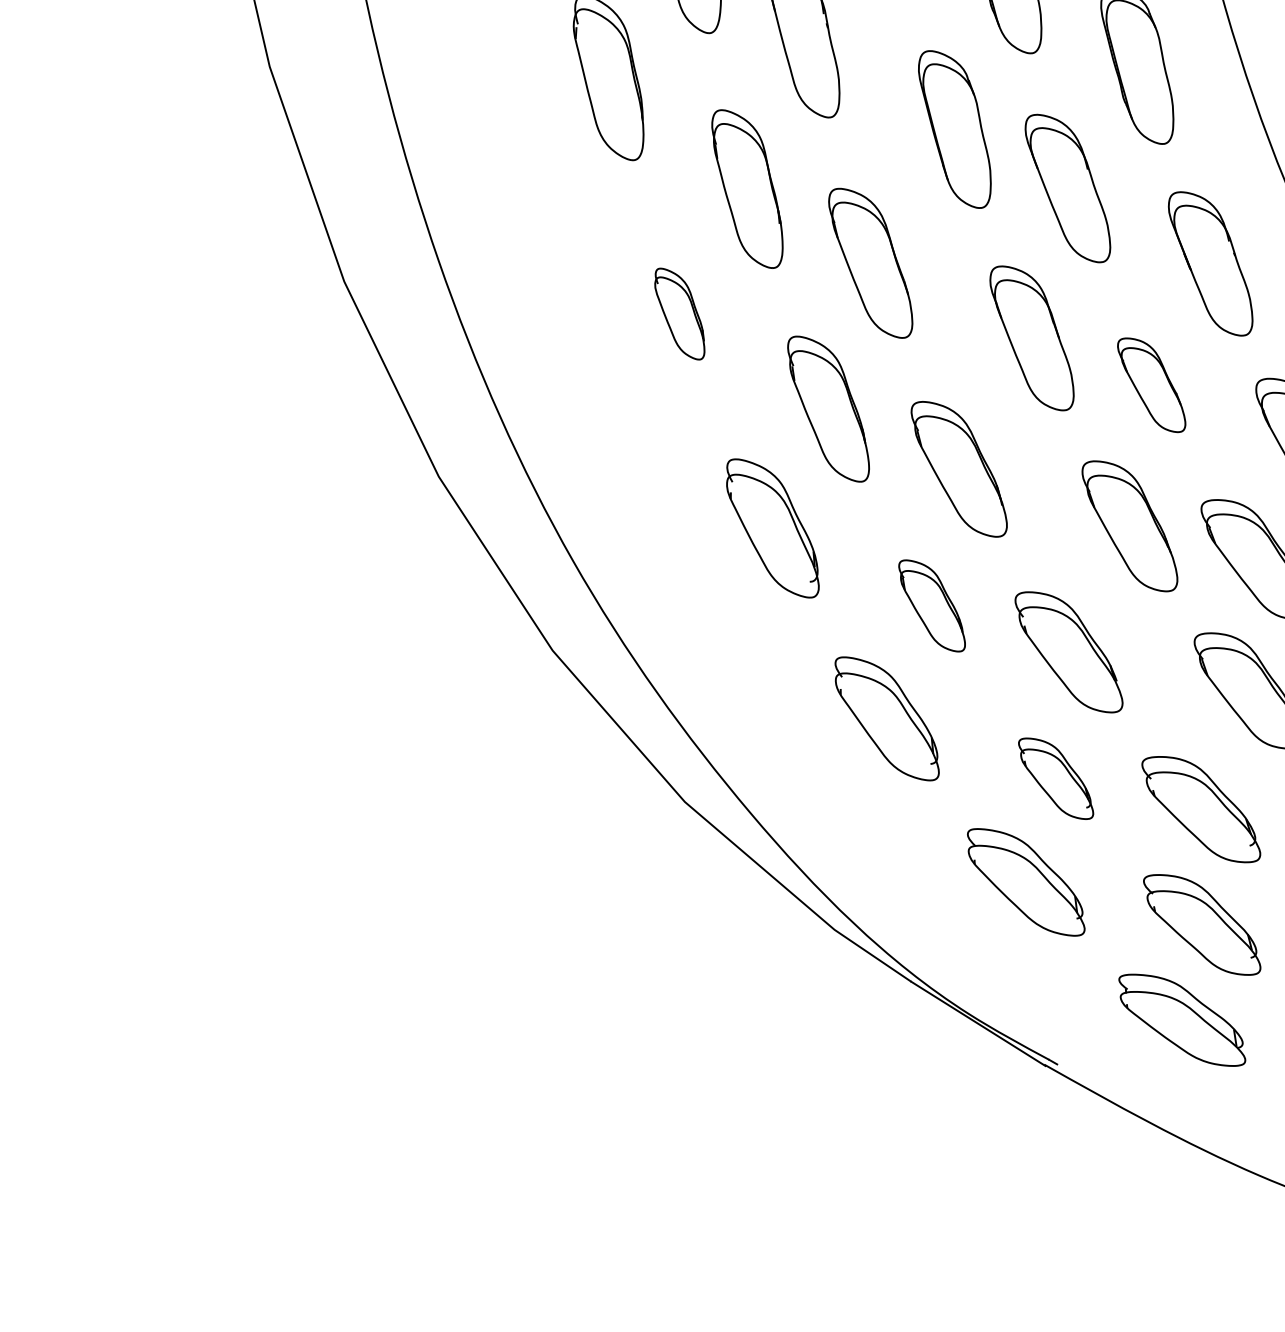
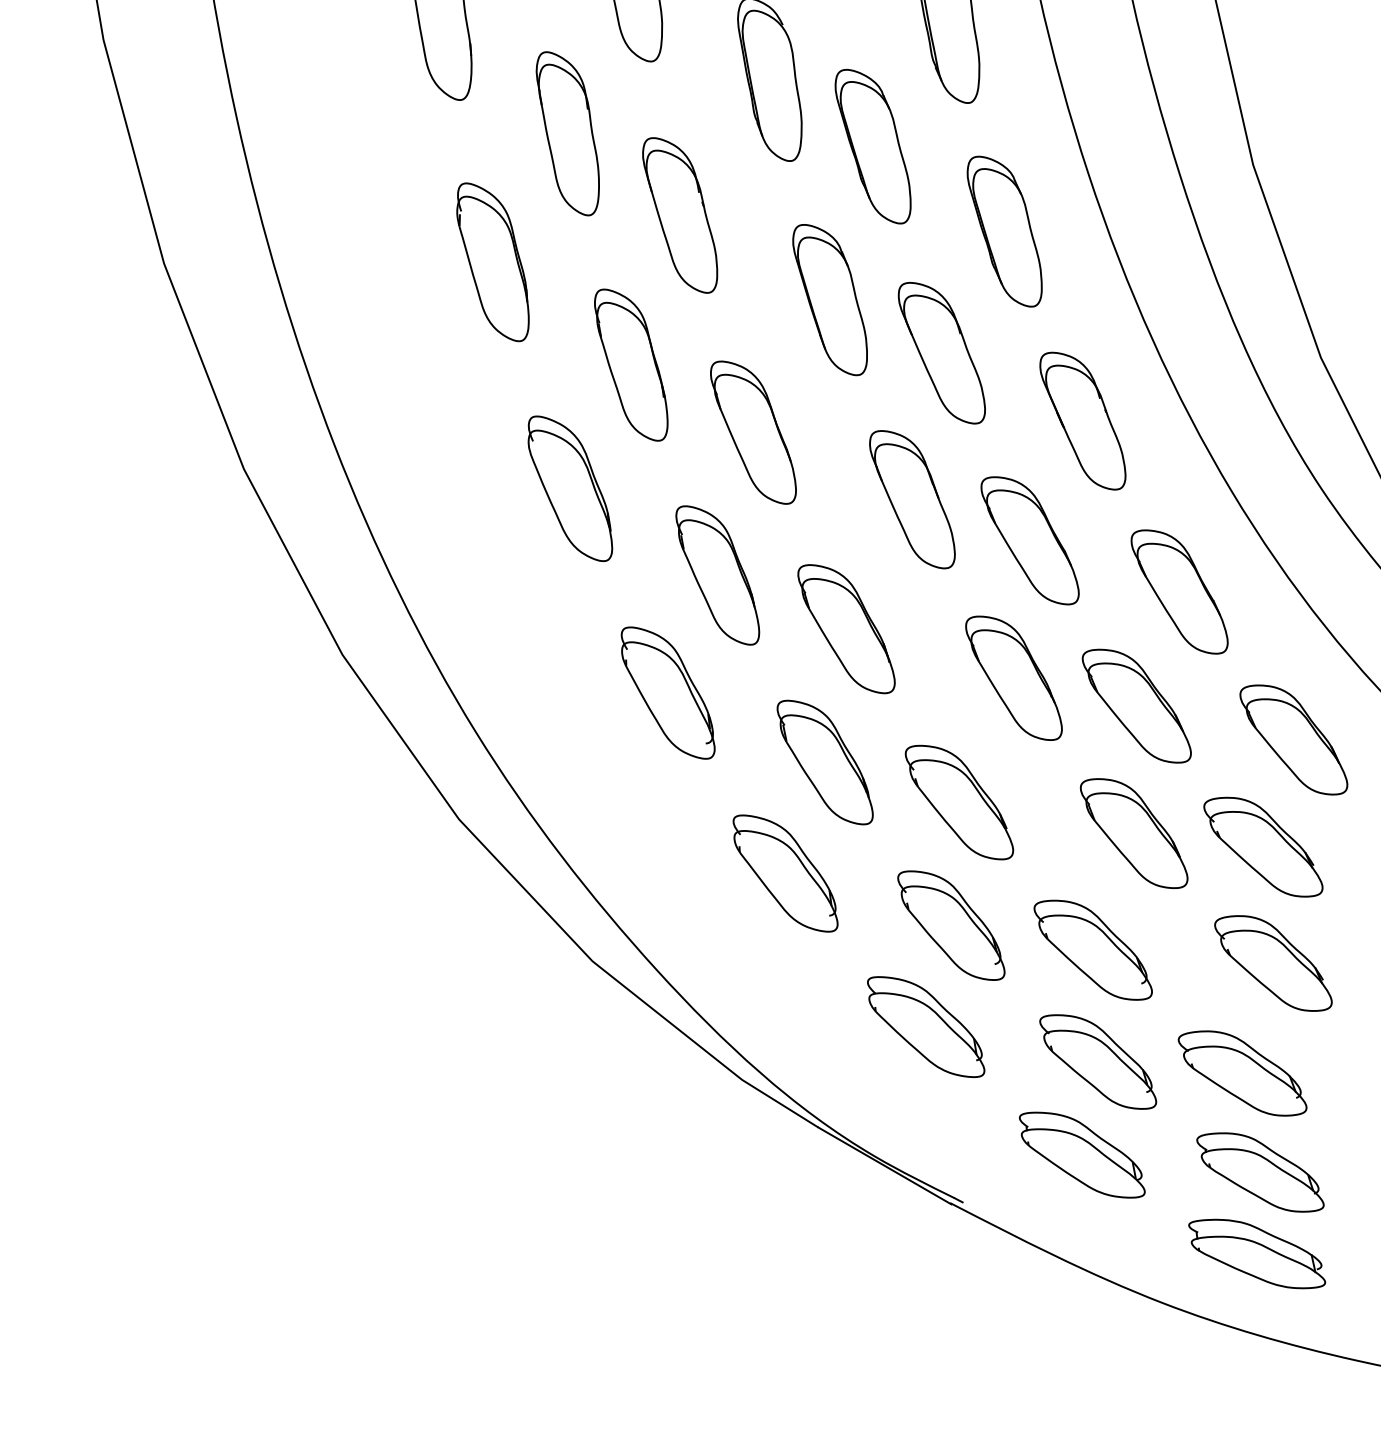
part: (680, 313) -> (570, 488), size x1.67
part: (1151, 384) -> (1029, 540), size x1.43
part: (931, 605) -> (824, 762), size x1.43
part: (1056, 778) -> (951, 925), size x1.43

